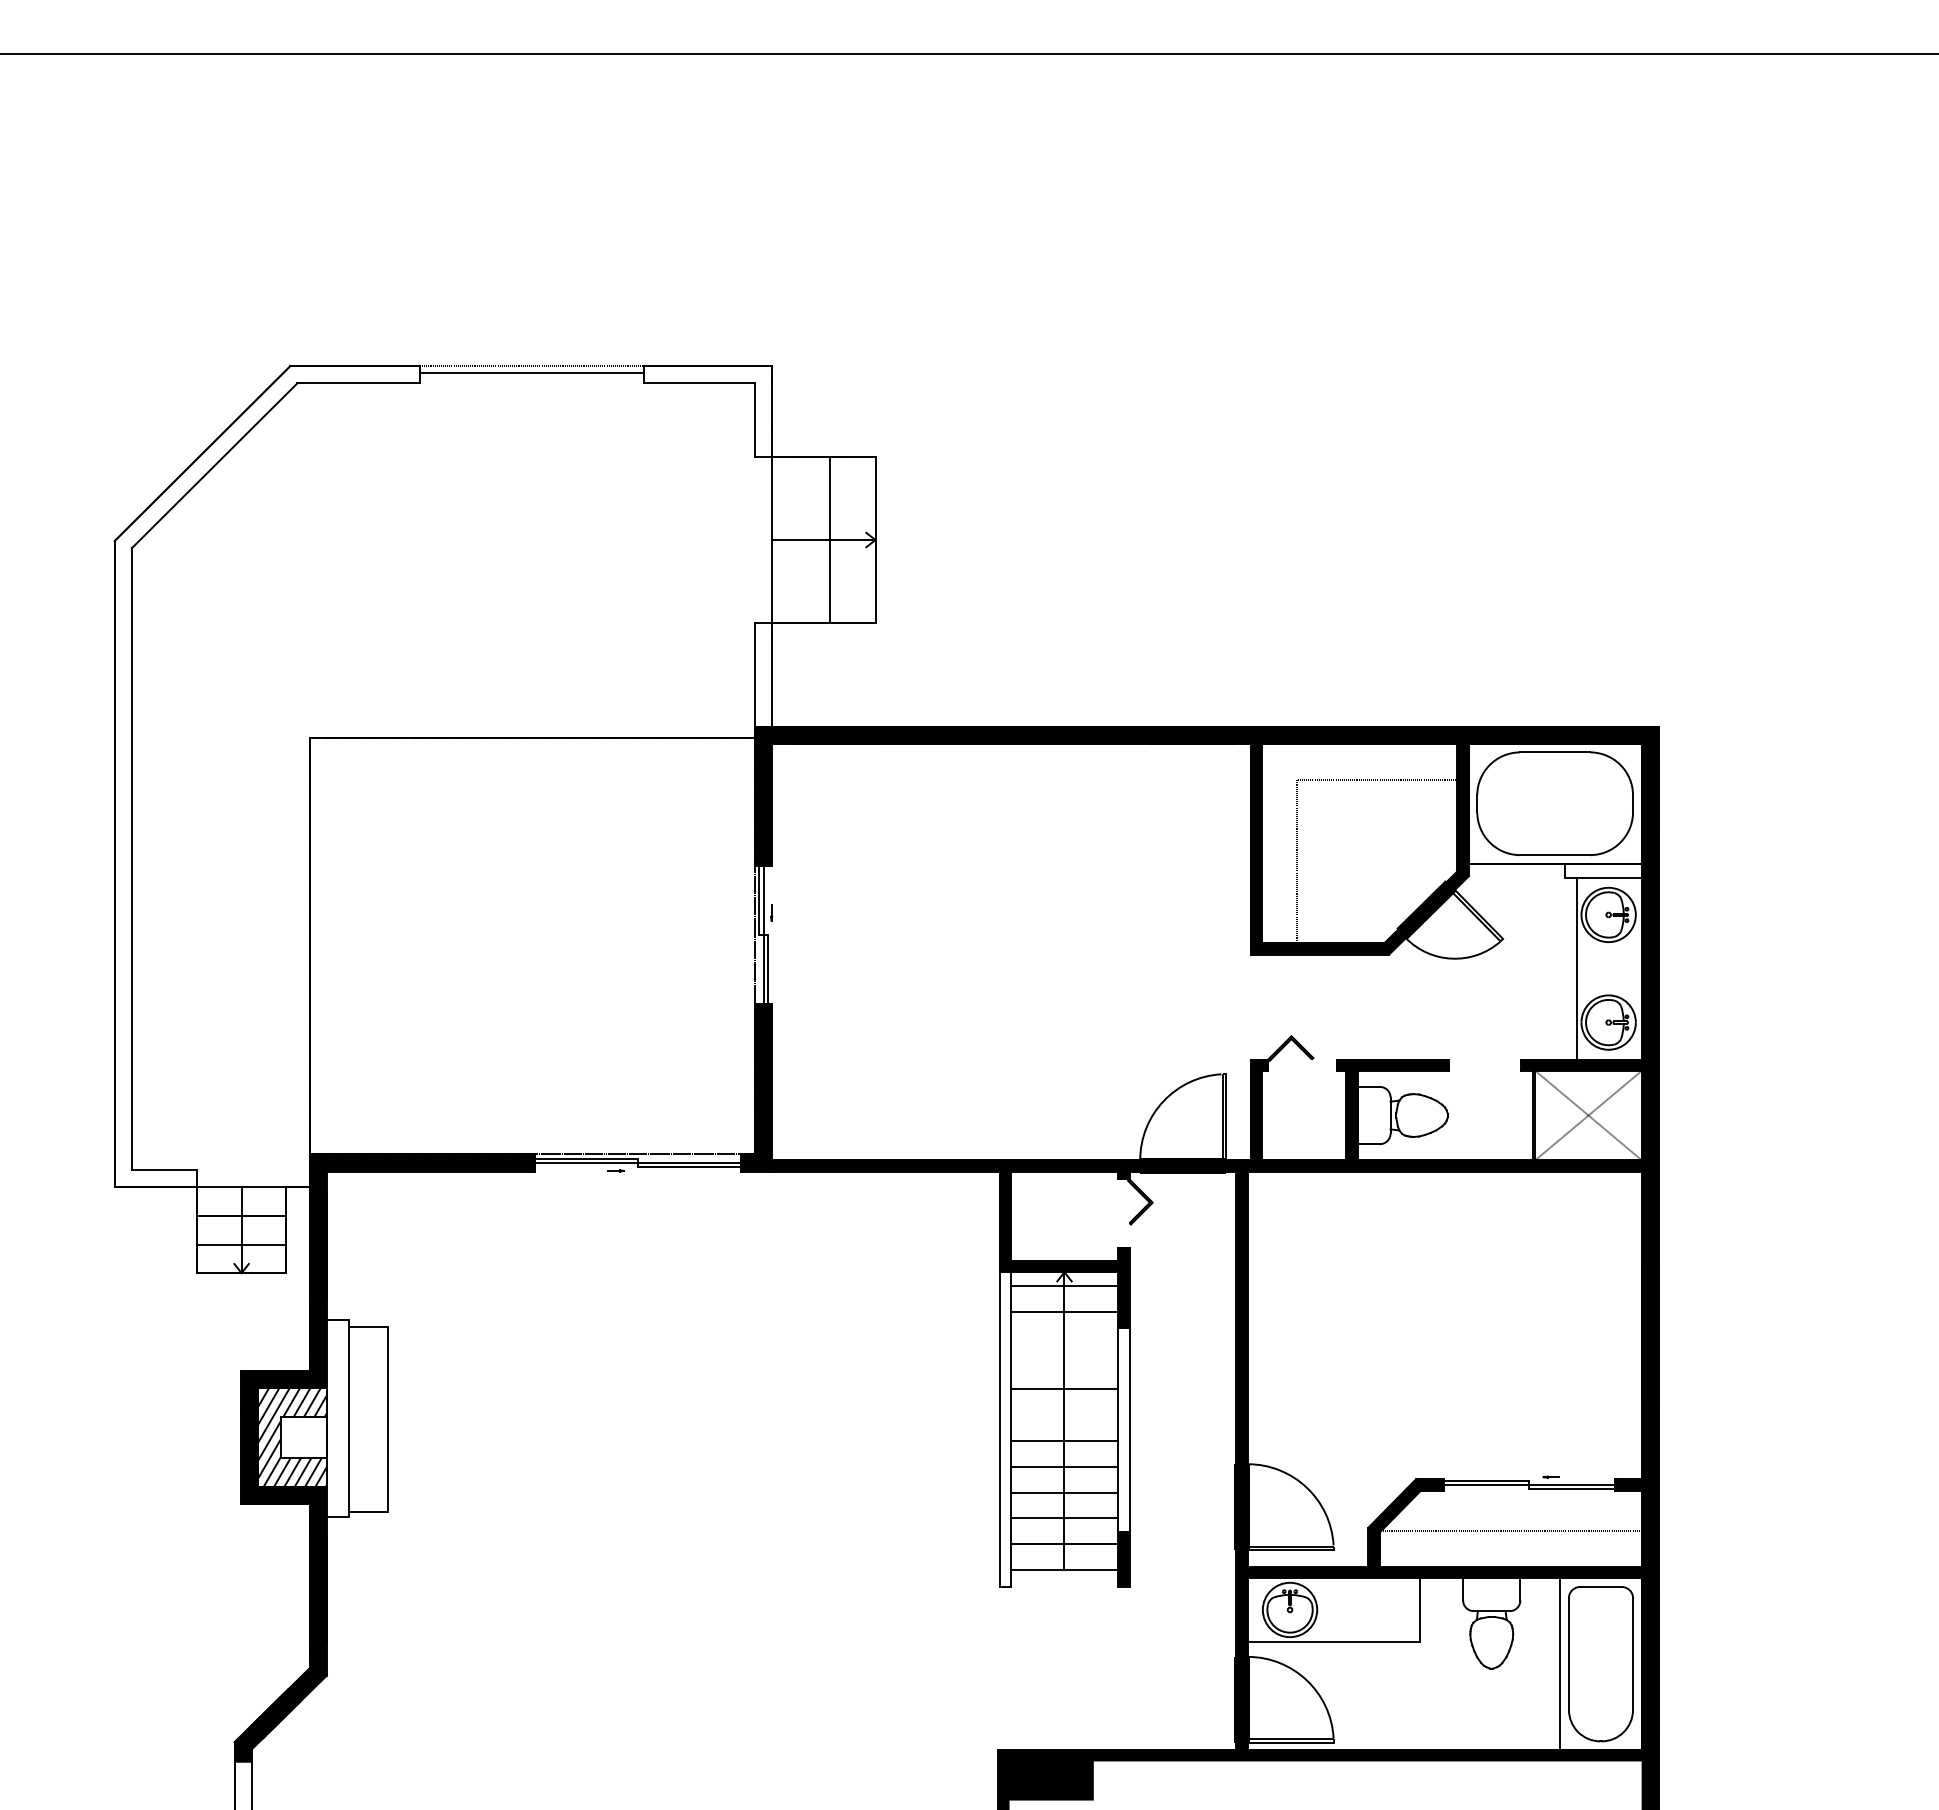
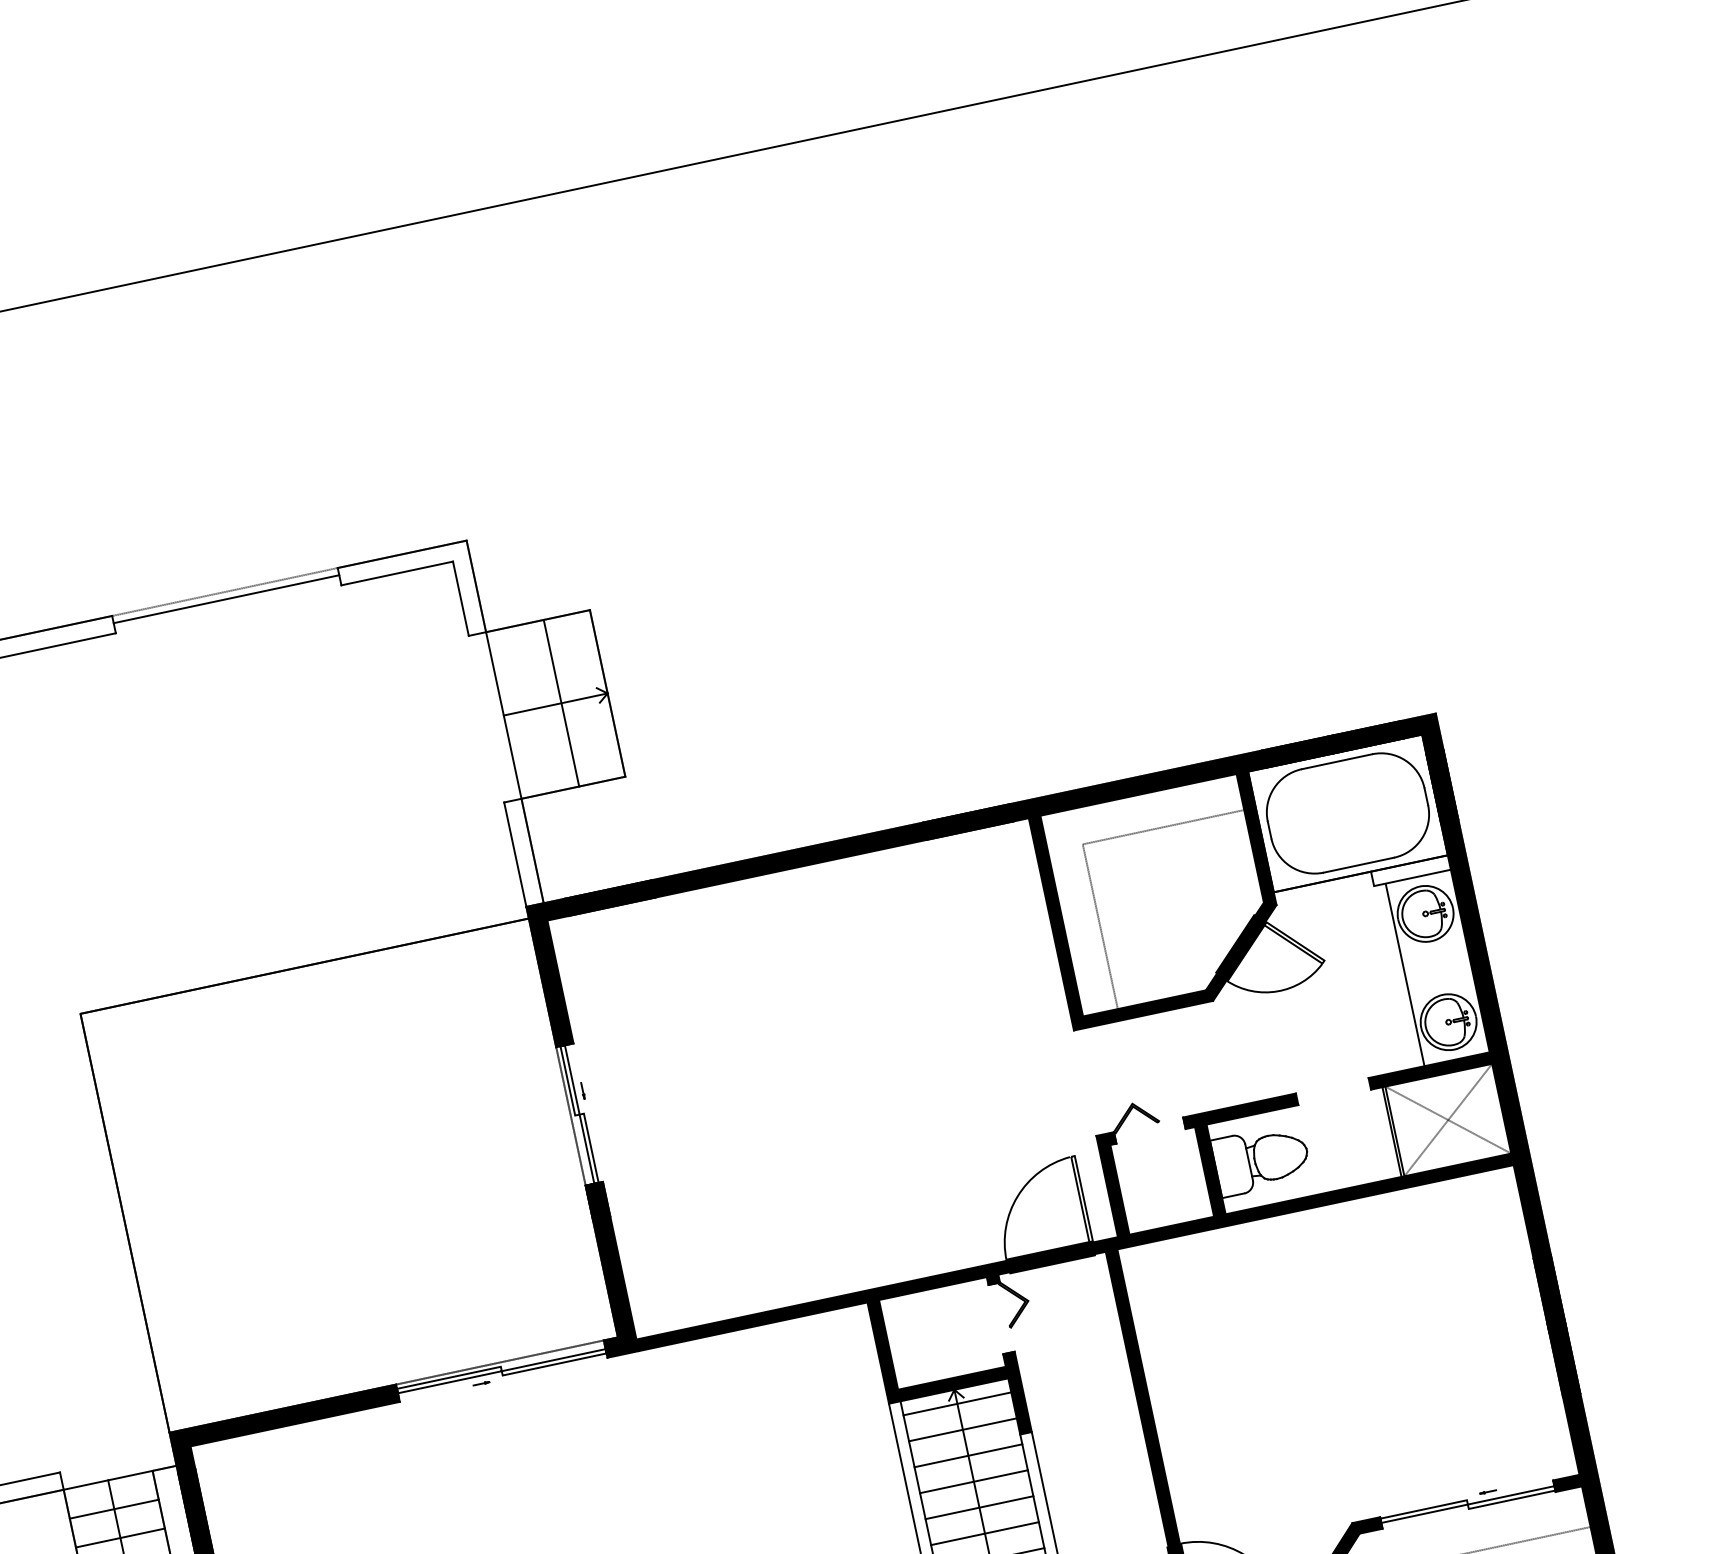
line: (1064, 1337) -> (968, 1455), added
line: (1064, 1363) -> (973, 1481), added
line: (1064, 1415) -> (985, 1534), added

